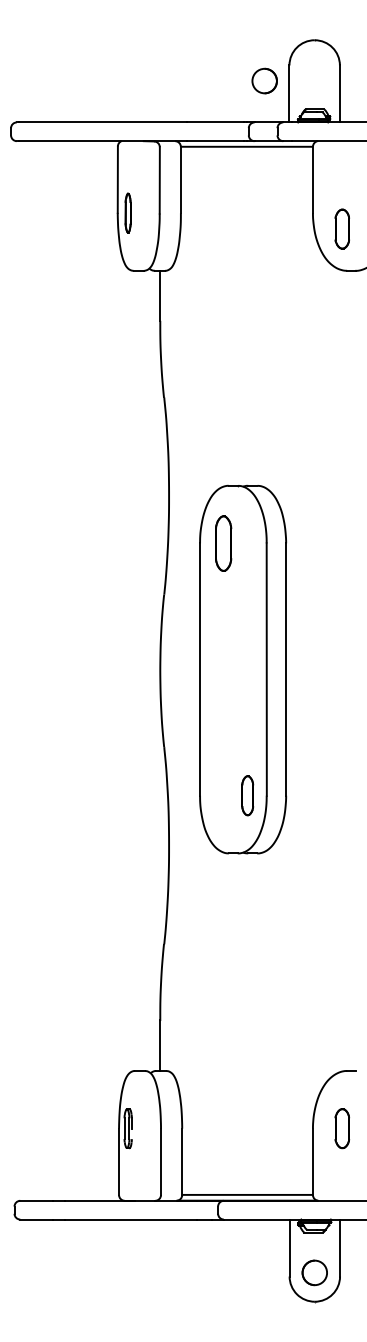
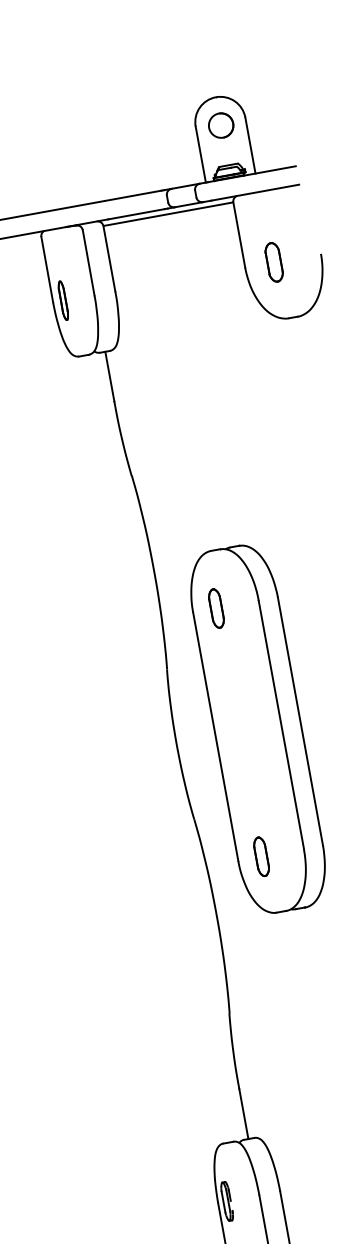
part: (264, 80) -> (220, 125), moved
part: (341, 228) -> (273, 261), moved
part: (223, 542) -> (216, 607), size x0.71
part: (247, 795) -> (261, 856), moved

